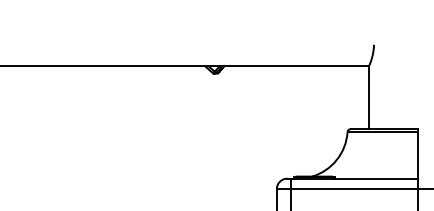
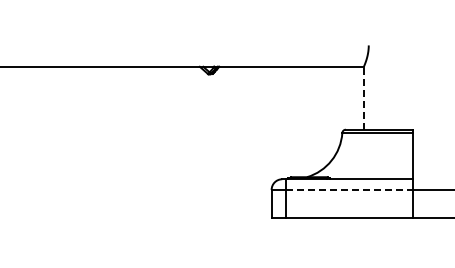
line: (368, 96) -> (363, 97), solid -> dashed
line: (354, 188) -> (349, 189), solid -> dashed

